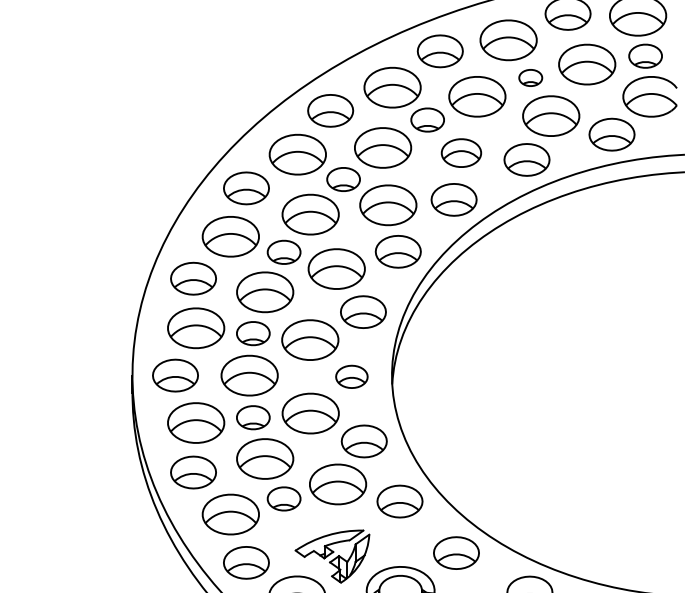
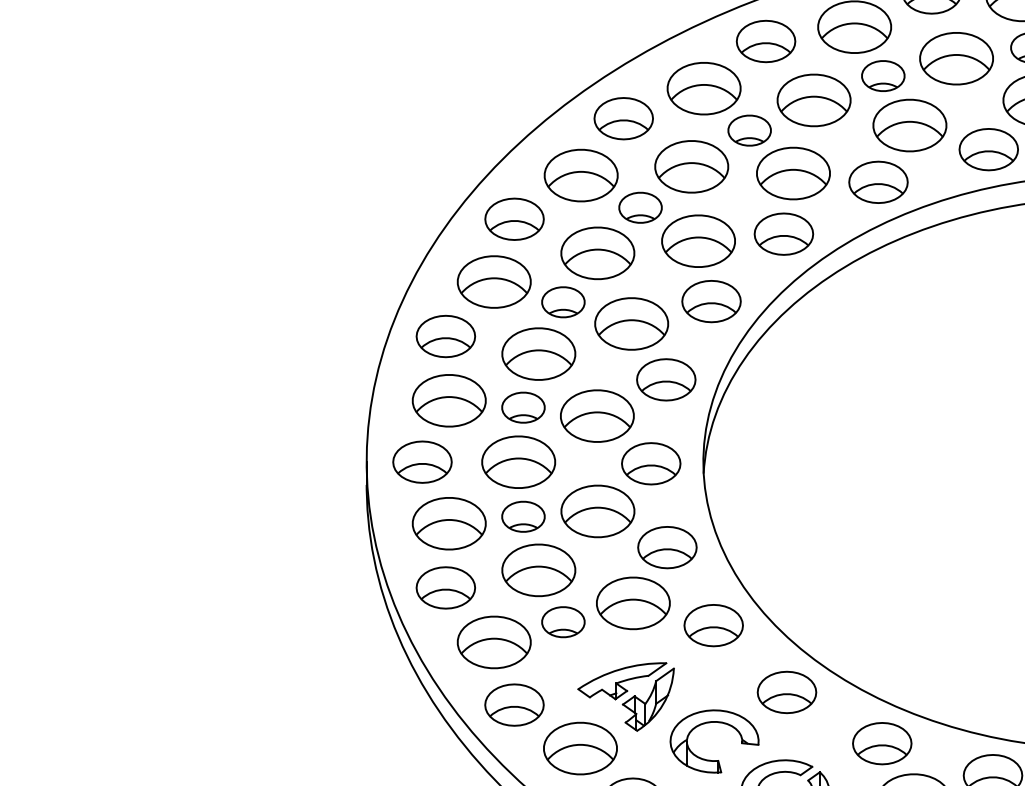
part: (530, 77) -> (883, 75), size x1.43
part: (461, 153) -> (793, 173), size x1.43
part: (352, 376) -> (651, 463), size x1.43

